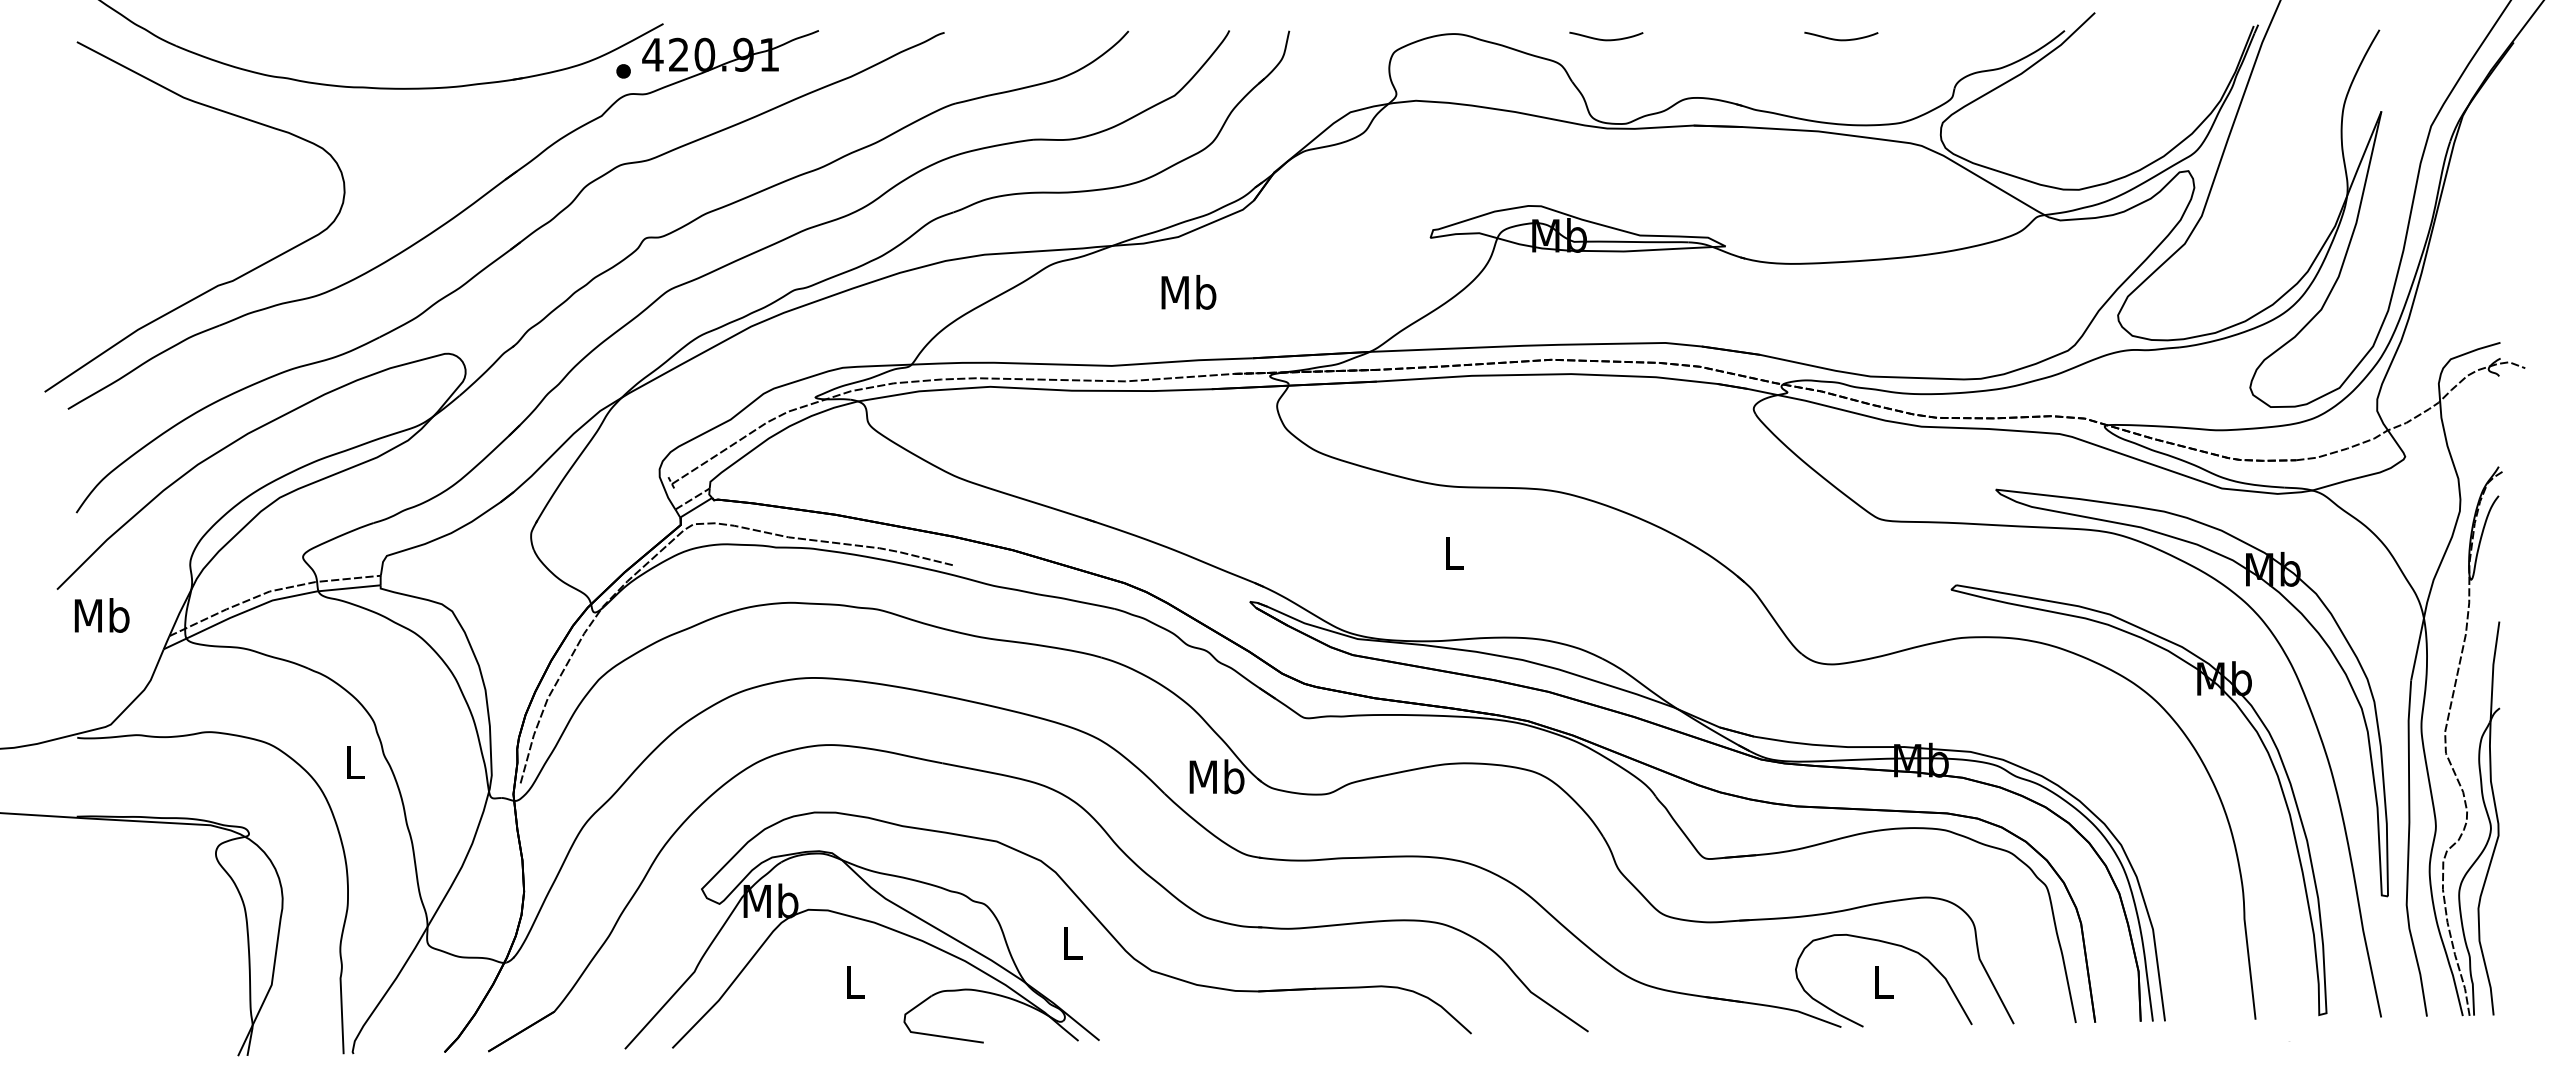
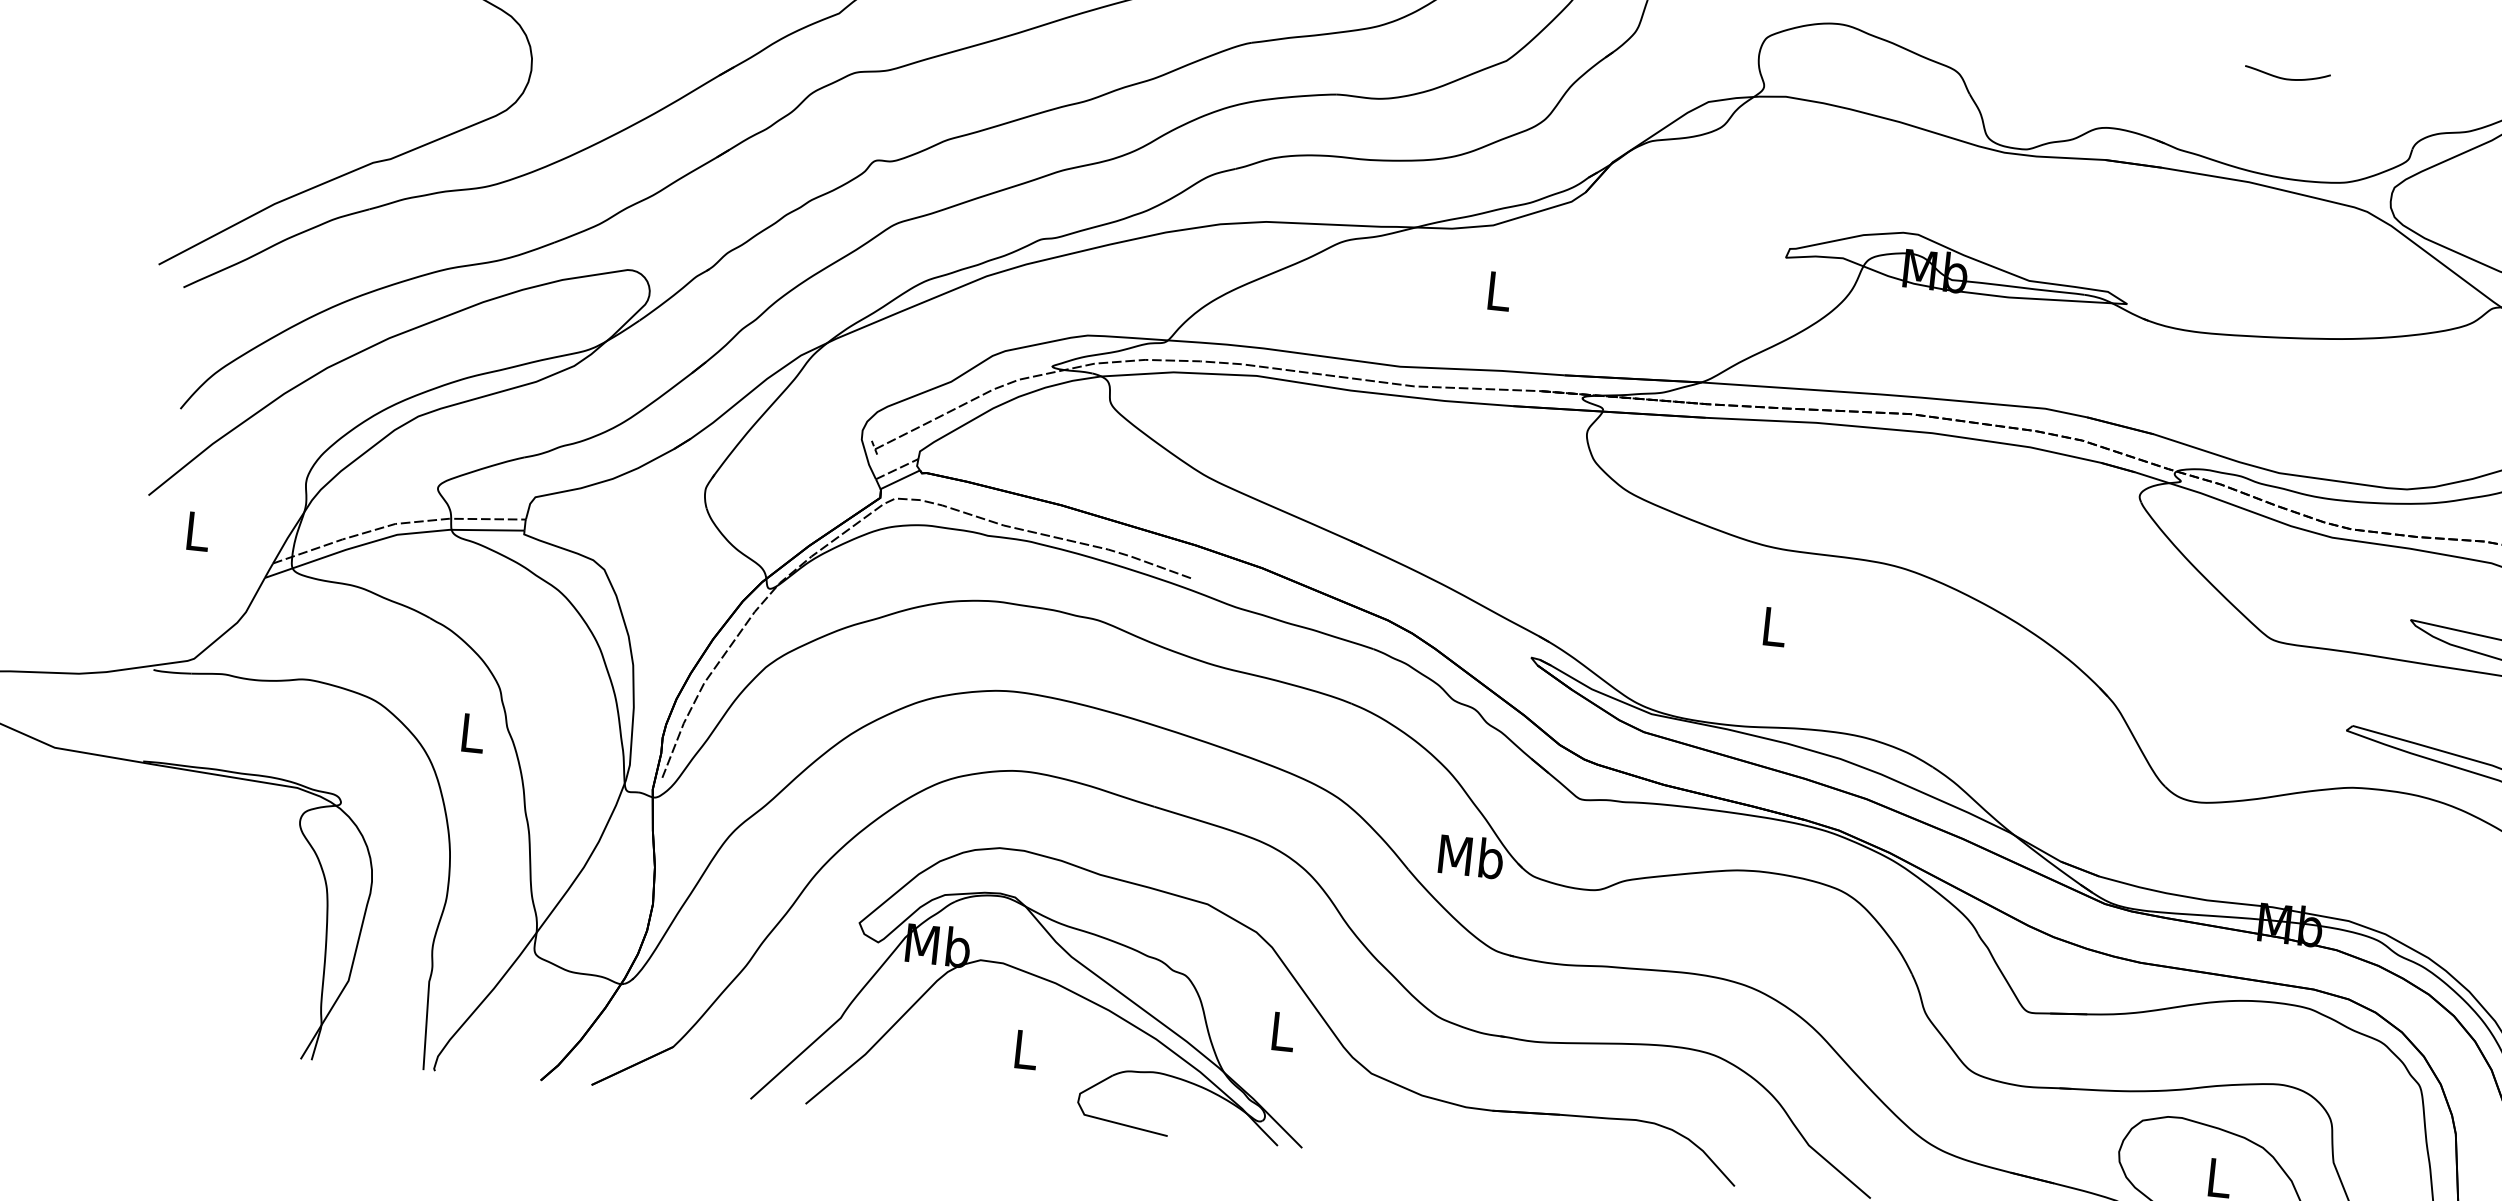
curve: (1606, 39) -> (2014, 49), removed
text: (1188, 292) -> (1498, 291), Mb -> L
text: (101, 615) -> (196, 531), Mb -> L

